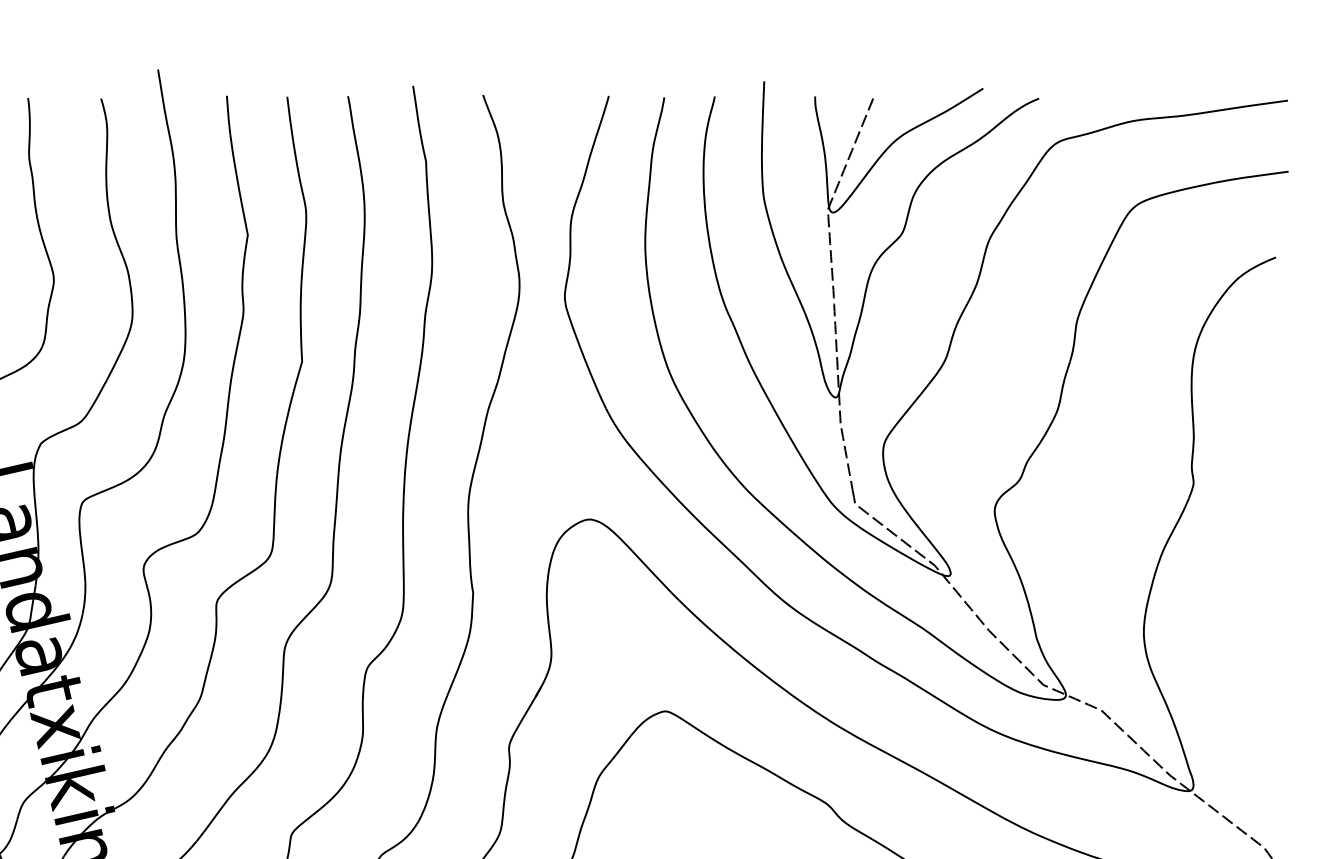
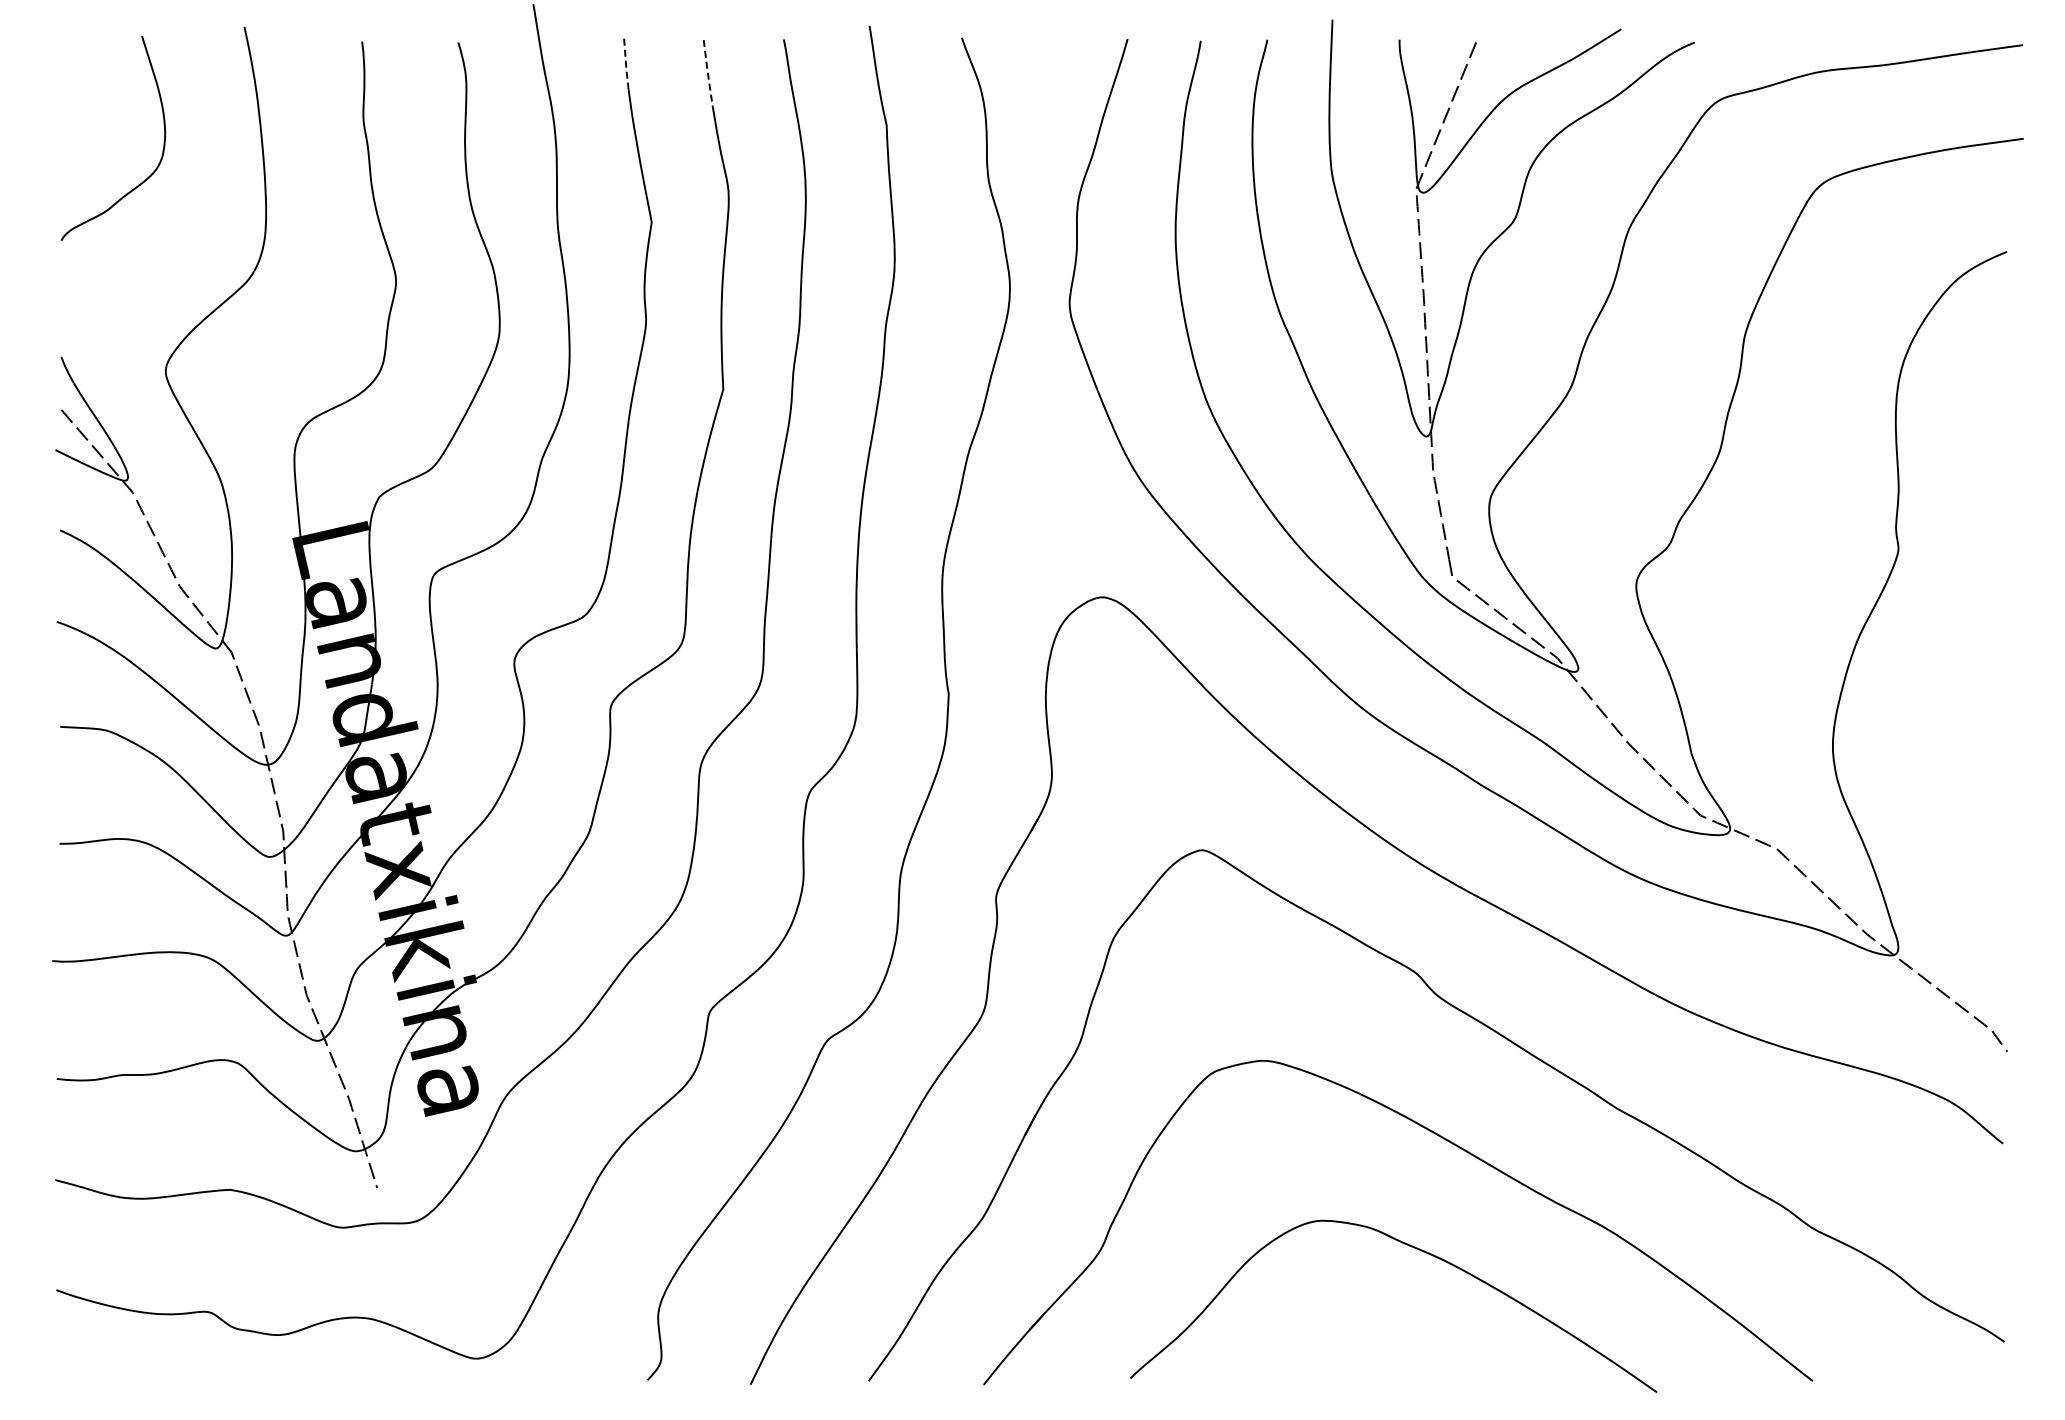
line: (228, 114) -> (626, 63), solid -> dashed
line: (290, 122) -> (707, 73), solid -> dashed

